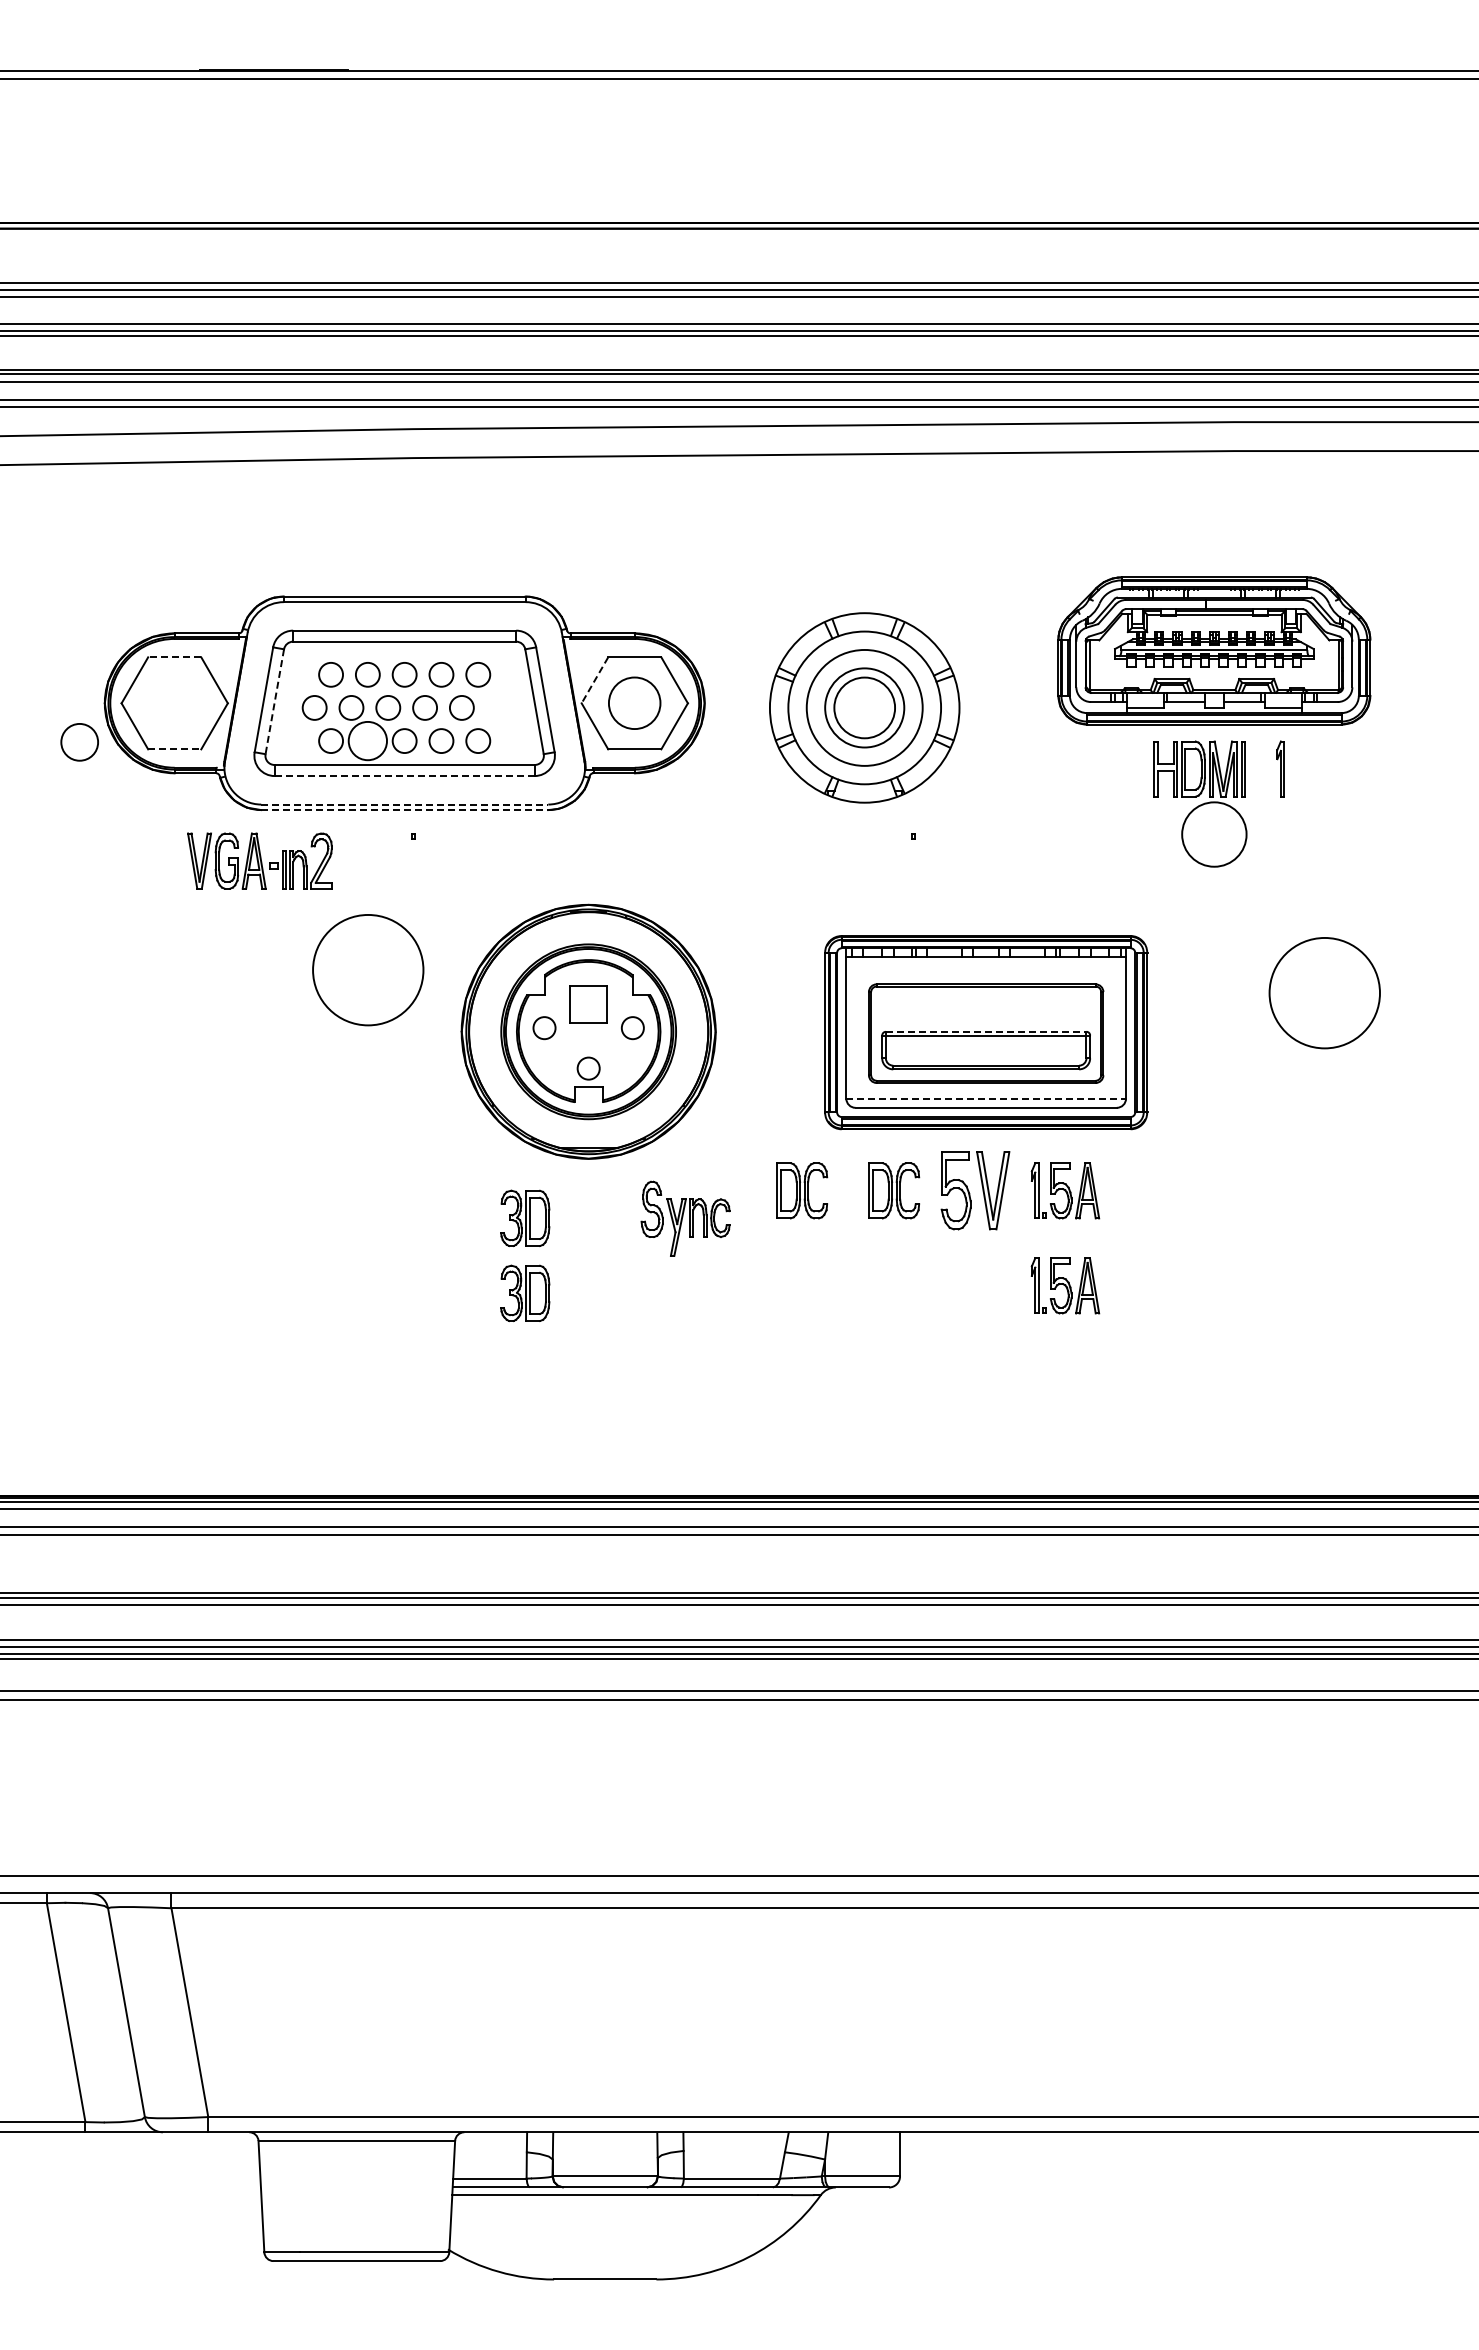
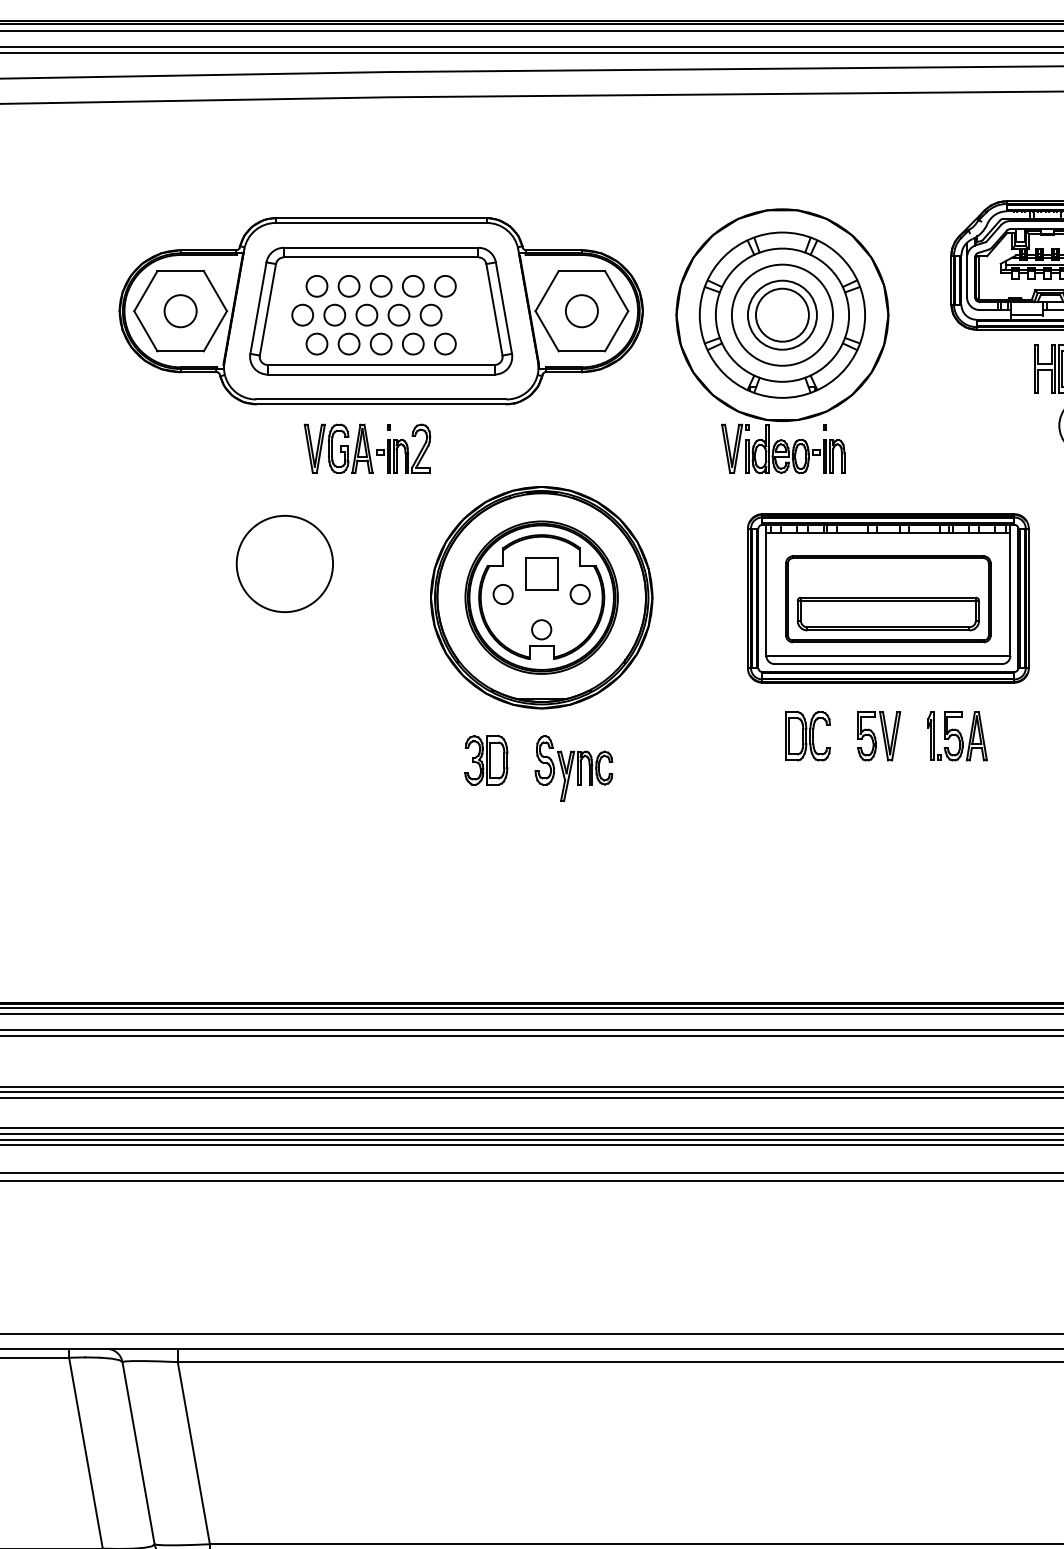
line: (174, 657) -> (180, 271), dashed -> solid
line: (594, 680) -> (546, 291), dashed -> solid
line: (274, 702) -> (267, 310), dashed -> solid
circle: (634, 703) -> (581, 311), size x0.71
part: (864, 737) -> (782, 340), added
circle: (367, 741) -> (348, 344), size x0.62
circle: (79, 742) -> (180, 311), moved
line: (174, 749) -> (180, 351), dashed -> solid
line: (405, 776) -> (381, 375), dashed -> solid
line: (404, 804) -> (381, 399), dashed -> solid
line: (404, 810) -> (381, 404), dashed -> solid
part: (259, 860) -> (367, 448), moved
circle: (368, 970) -> (285, 564), moved
line: (986, 1031) -> (888, 597), dashed -> solid
line: (986, 1098) -> (888, 655), dashed -> solid
part: (802, 1190) -> (728, 736), removed
part: (975, 1190) -> (879, 736), size x0.71
part: (685, 1218) -> (573, 768), moved
part: (1065, 1285) -> (957, 818), removed
part: (525, 1292) -> (486, 825), removed

